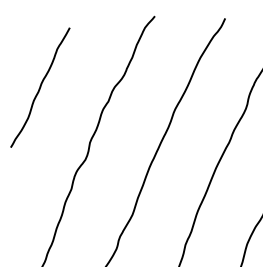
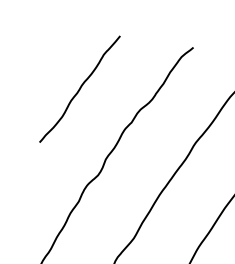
curve: (40, 87) -> (80, 89), moved

